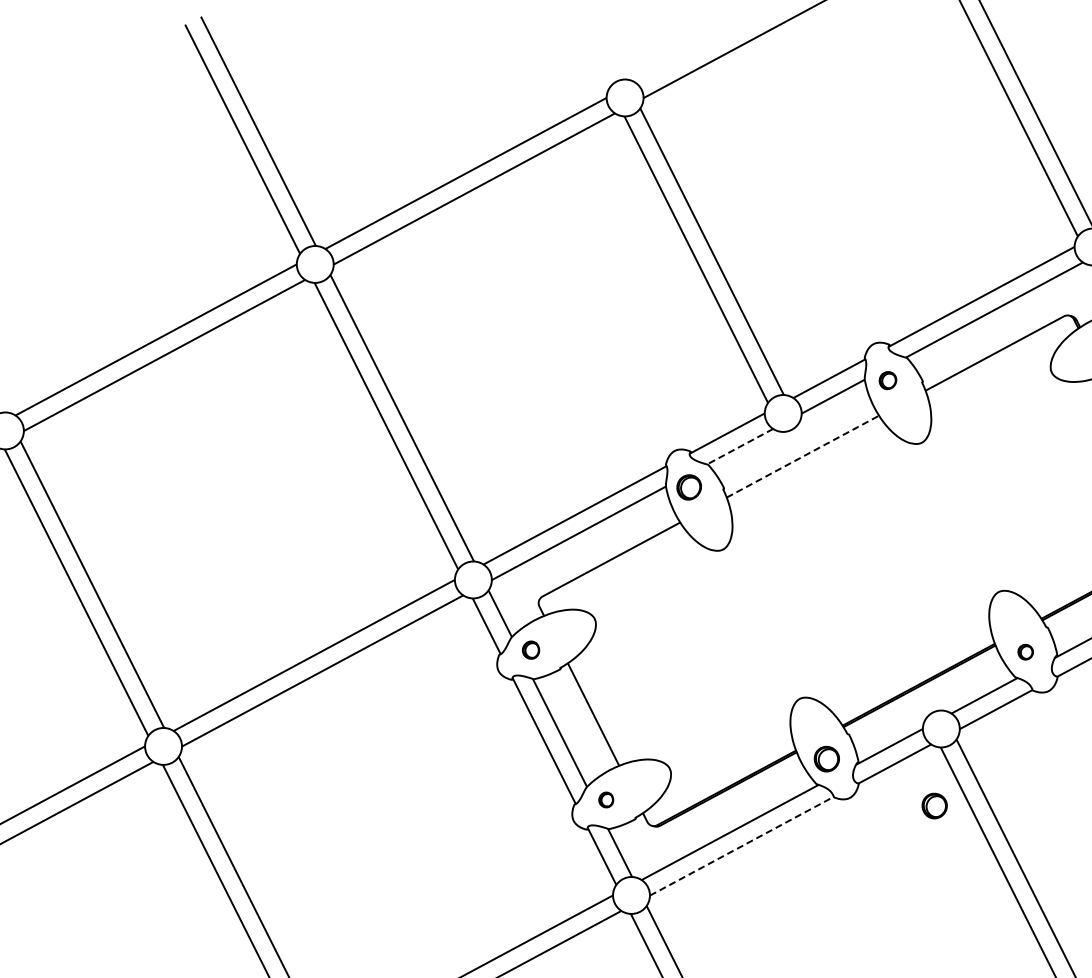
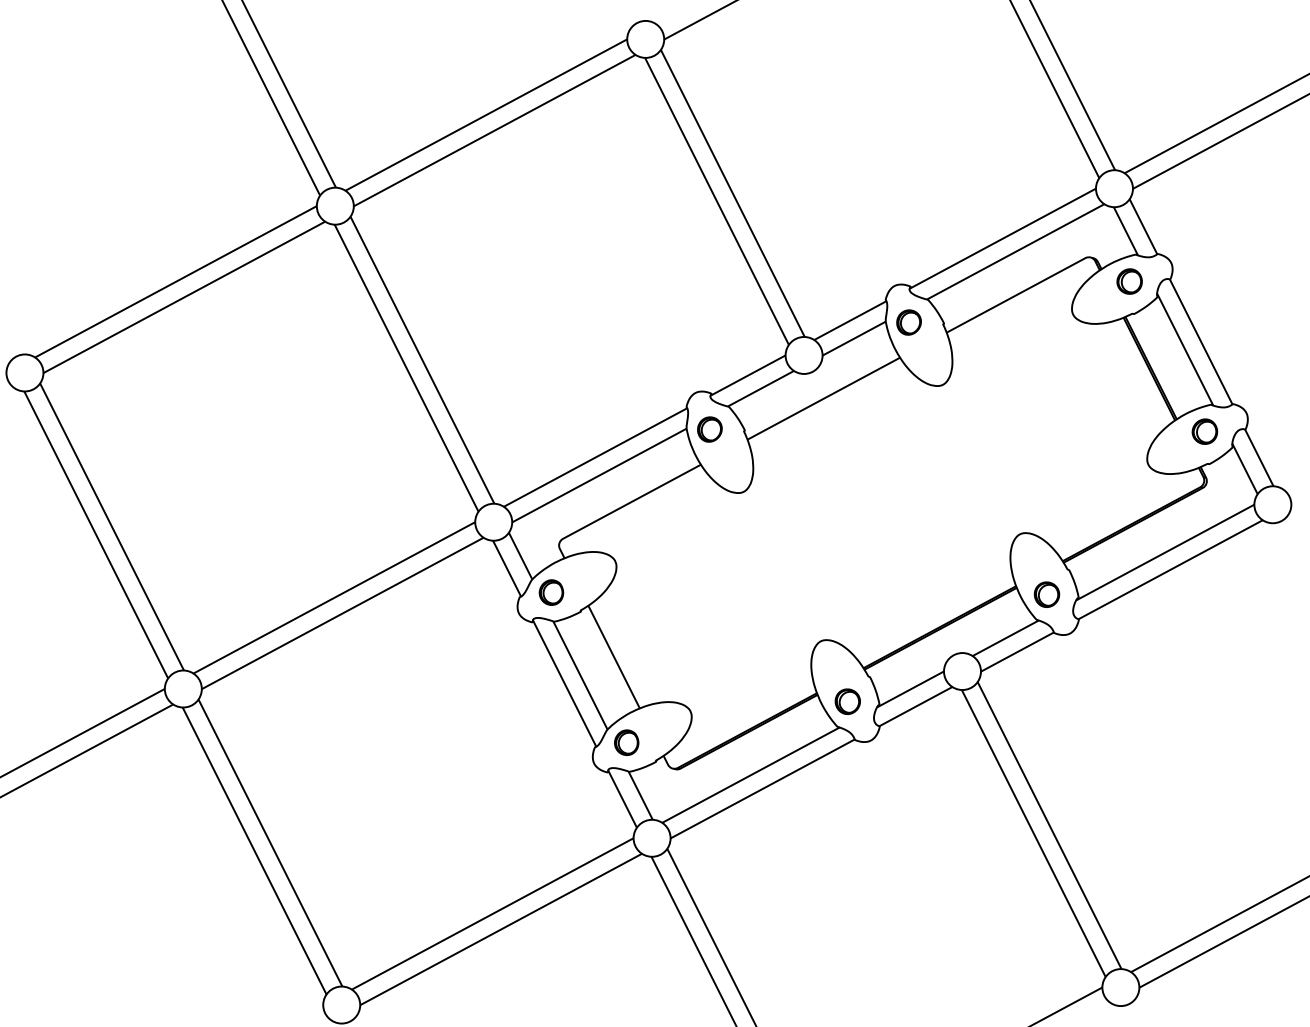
part: (887, 380) -> (908, 322), size x1.43
line: (739, 446) -> (760, 388), dashed -> solid
line: (802, 456) -> (823, 398), dashed -> solid
part: (531, 650) -> (551, 592), size x1.43
part: (1025, 652) -> (1046, 594), size x1.67
part: (605, 799) -> (626, 742), size x1.67
part: (934, 805) -> (955, 748), removed
line: (741, 845) -> (762, 788), dashed -> solid

